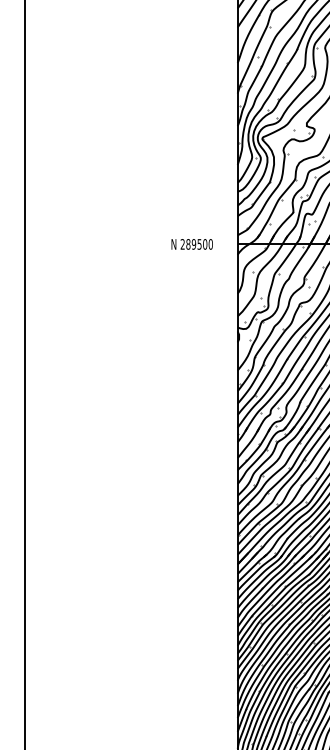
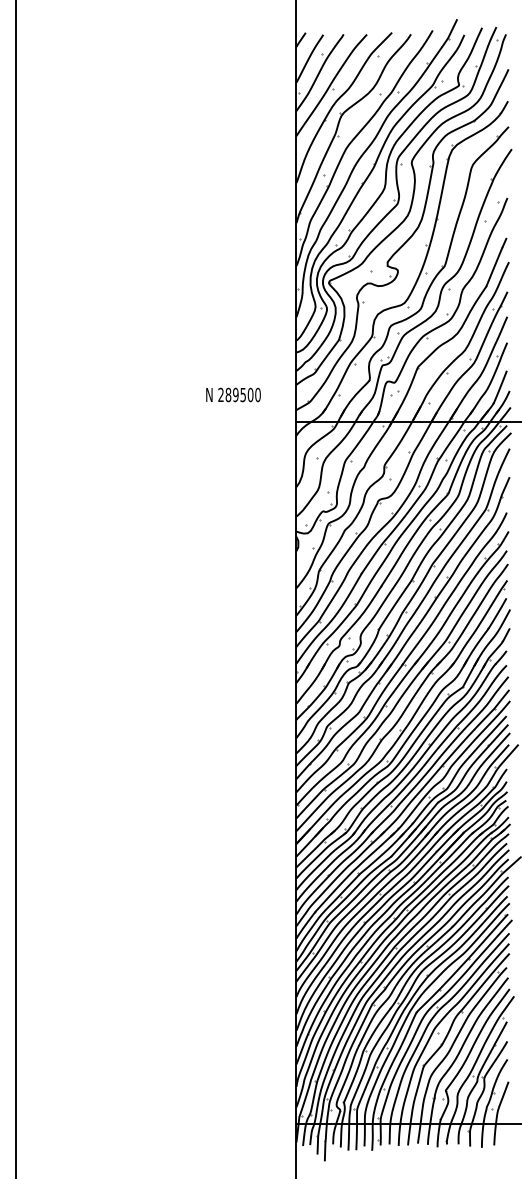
text: (192, 244) -> (233, 394), moved

